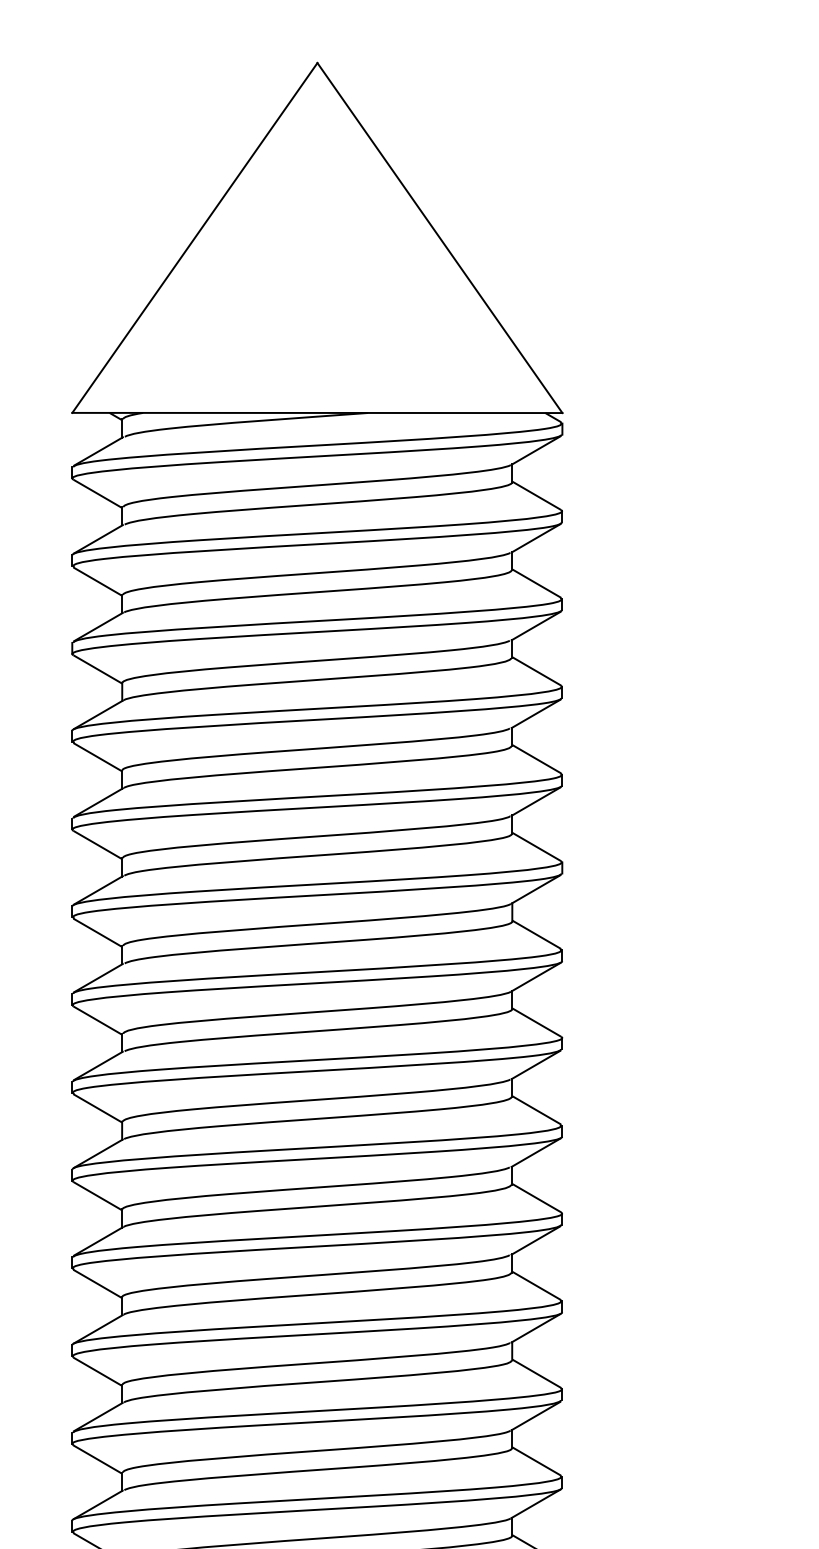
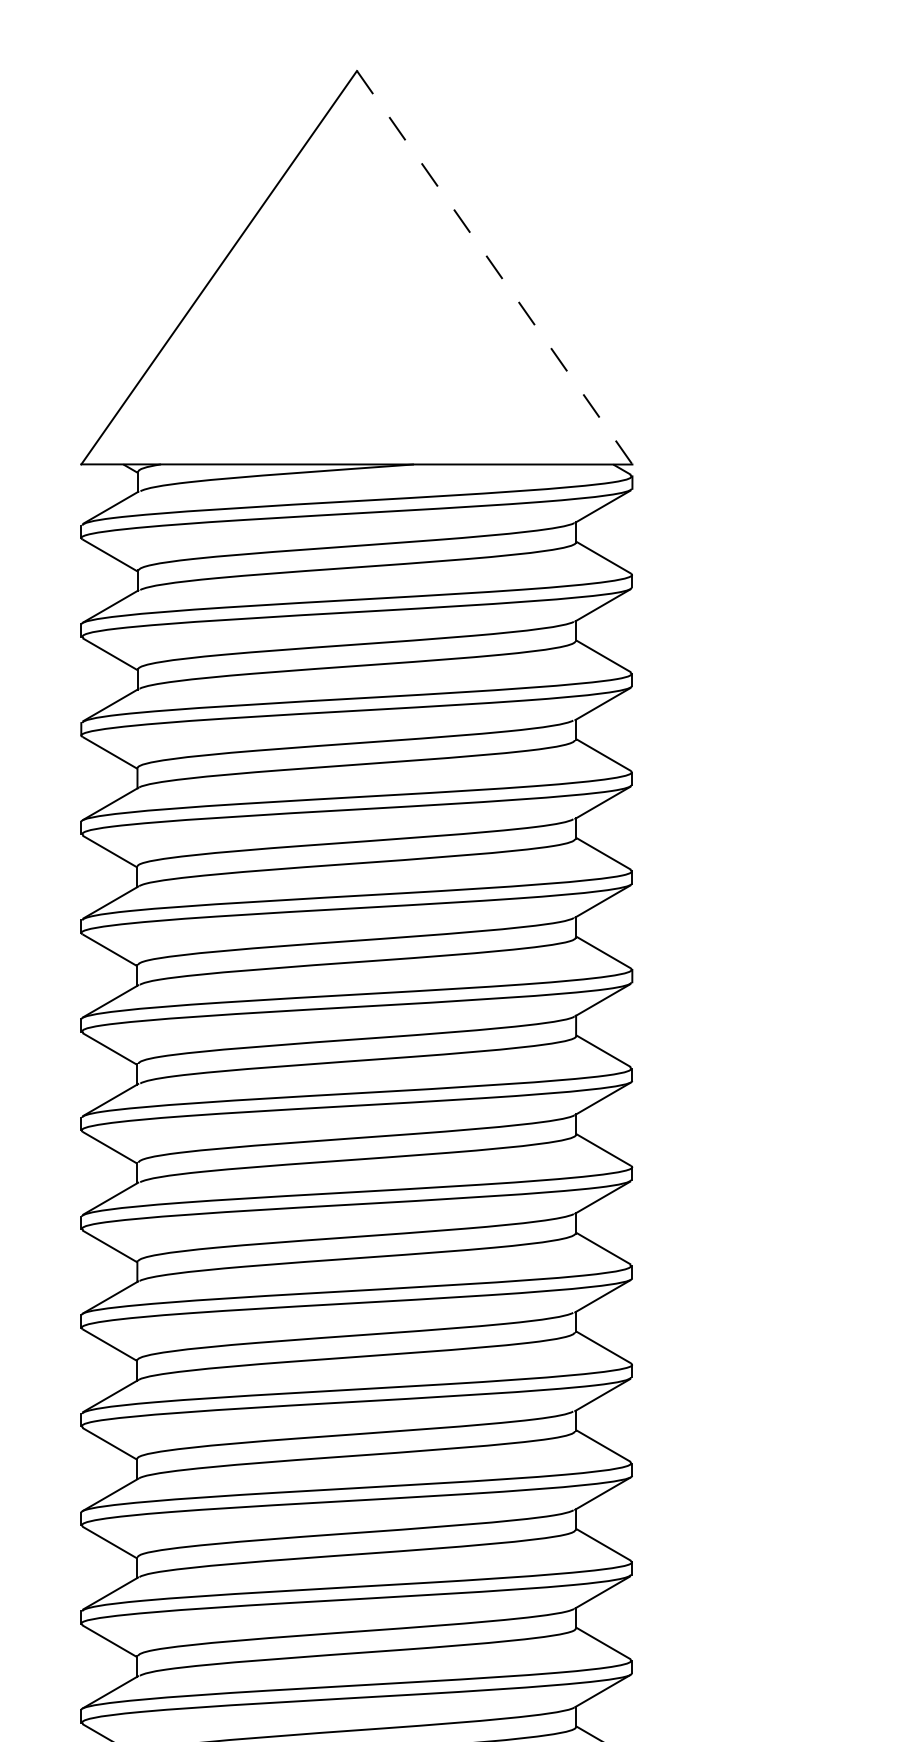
line: (439, 238) -> (494, 268), solid -> dashed

